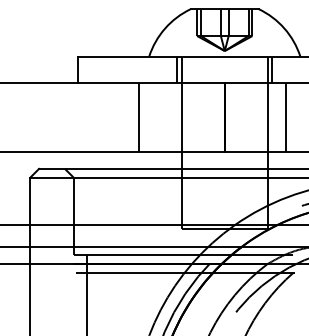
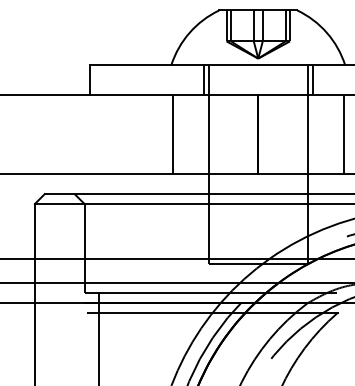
line: (138, 116) -> (172, 133), moved
line: (286, 116) -> (344, 133), moved

